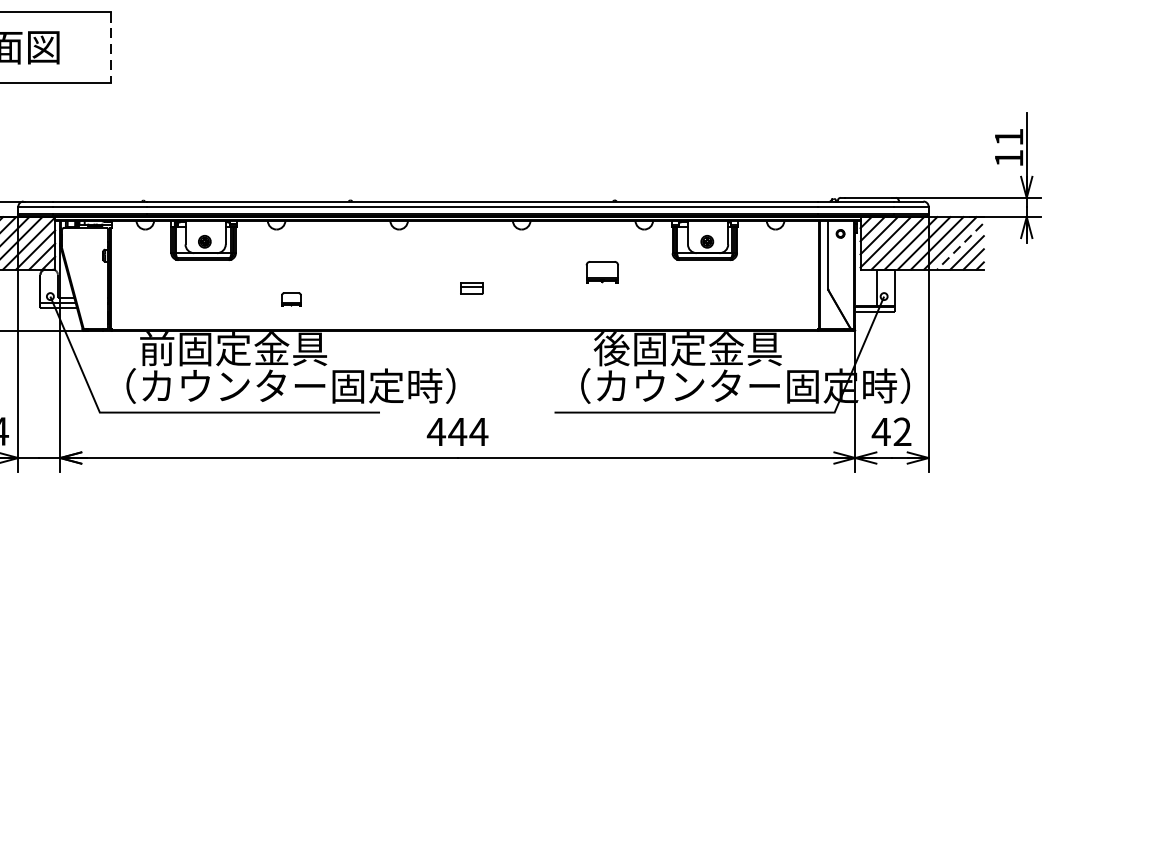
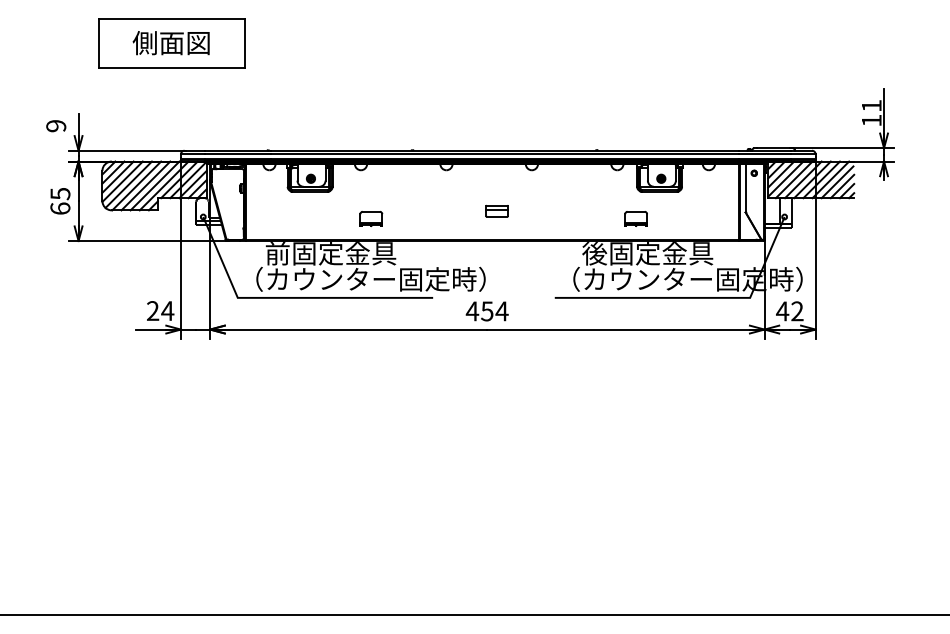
line: (110, 47) -> (245, 43), dashed -> solid
line: (959, 247) -> (837, 182), dashed -> solid
part: (601, 271) -> (635, 218), moved
part: (470, 288) -> (496, 211), size x1.43
part: (291, 298) -> (371, 218), size x1.67
text: (456, 432) -> (486, 311), 444 -> 454

